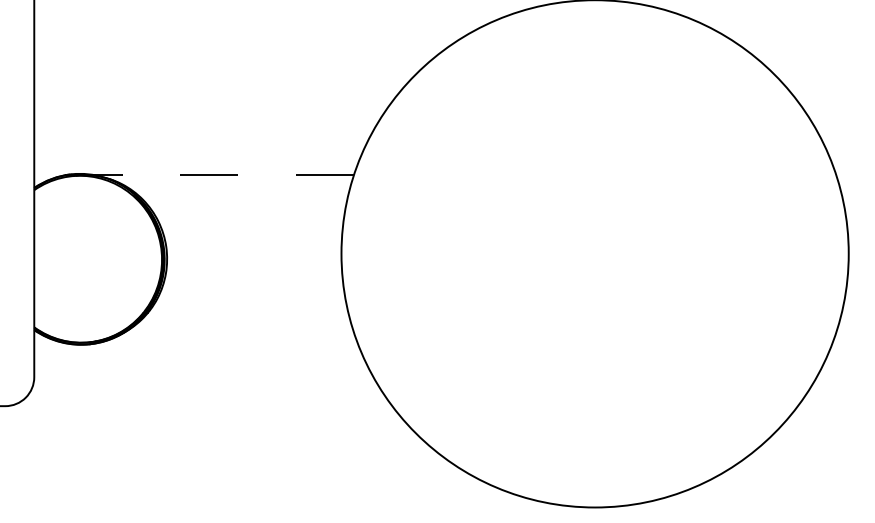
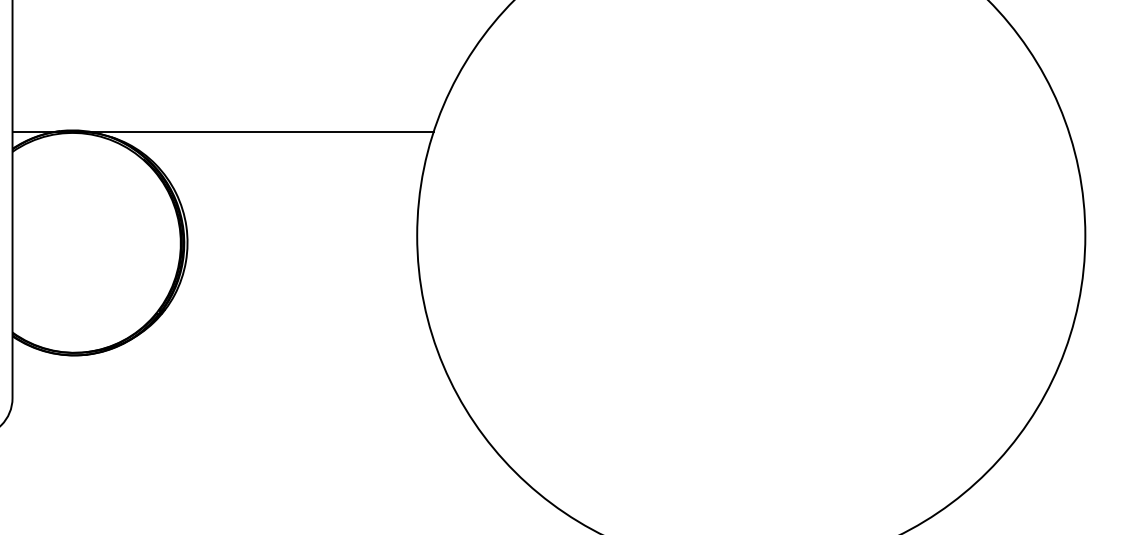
line: (194, 175) -> (223, 132), dashed -> solid

